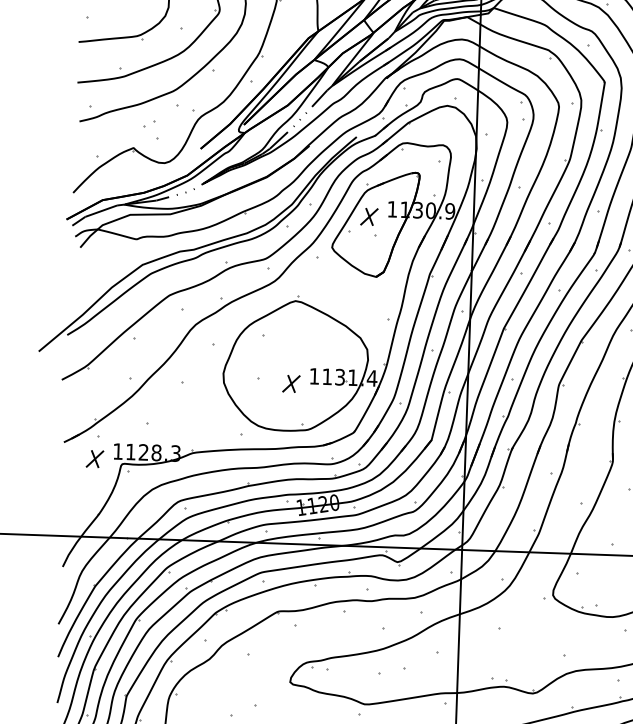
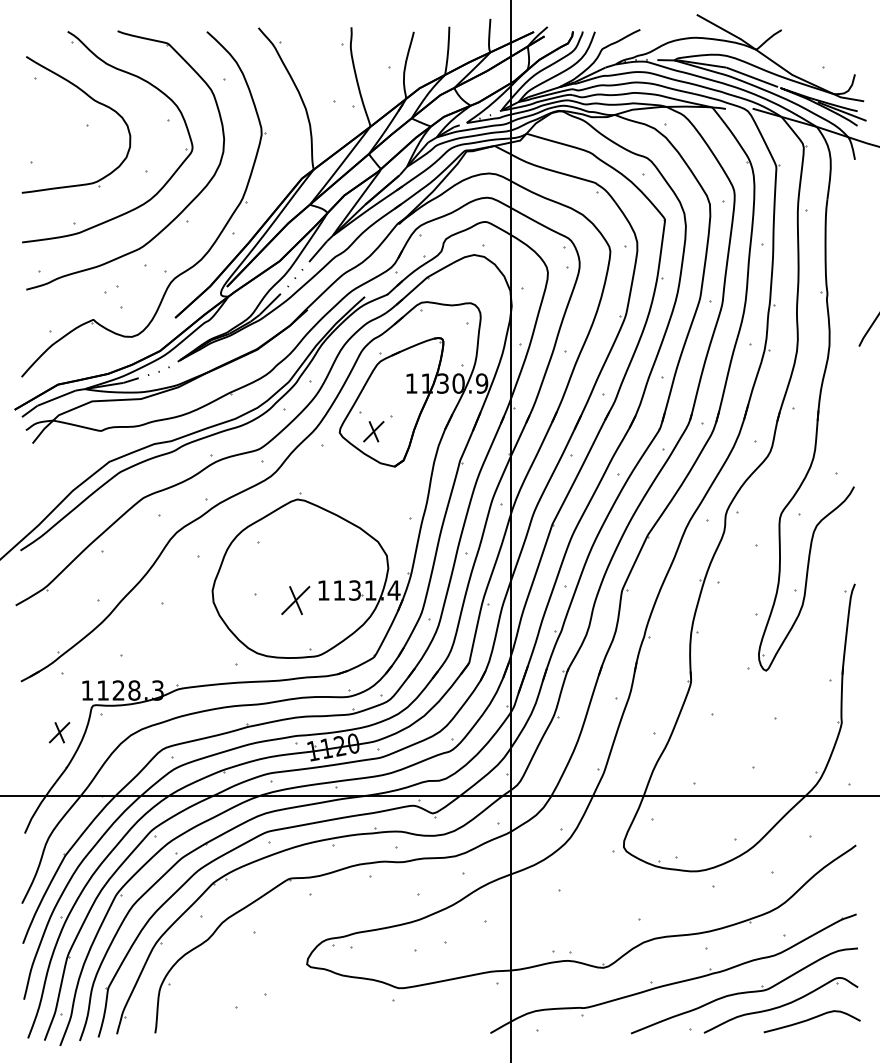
part: (369, 216) -> (373, 431), moved
part: (291, 383) -> (295, 600), size x1.4
part: (94, 458) -> (59, 732), moved

